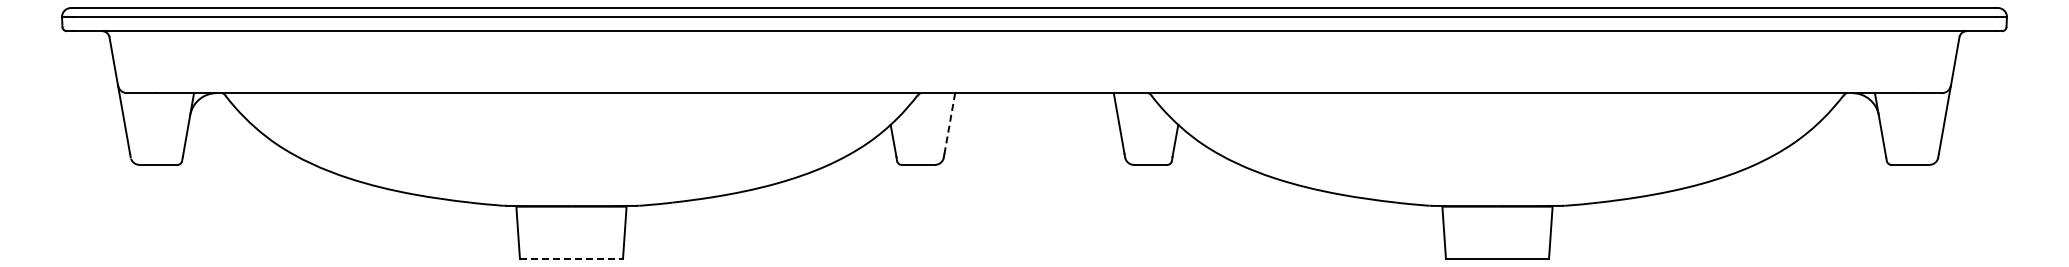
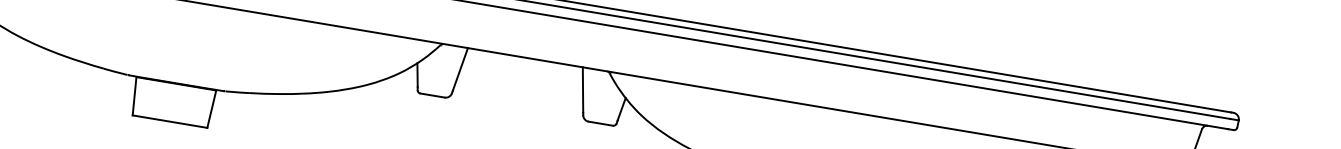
line: (949, 123) -> (460, 69), dashed -> solid
line: (571, 258) -> (170, 121), dashed -> solid

